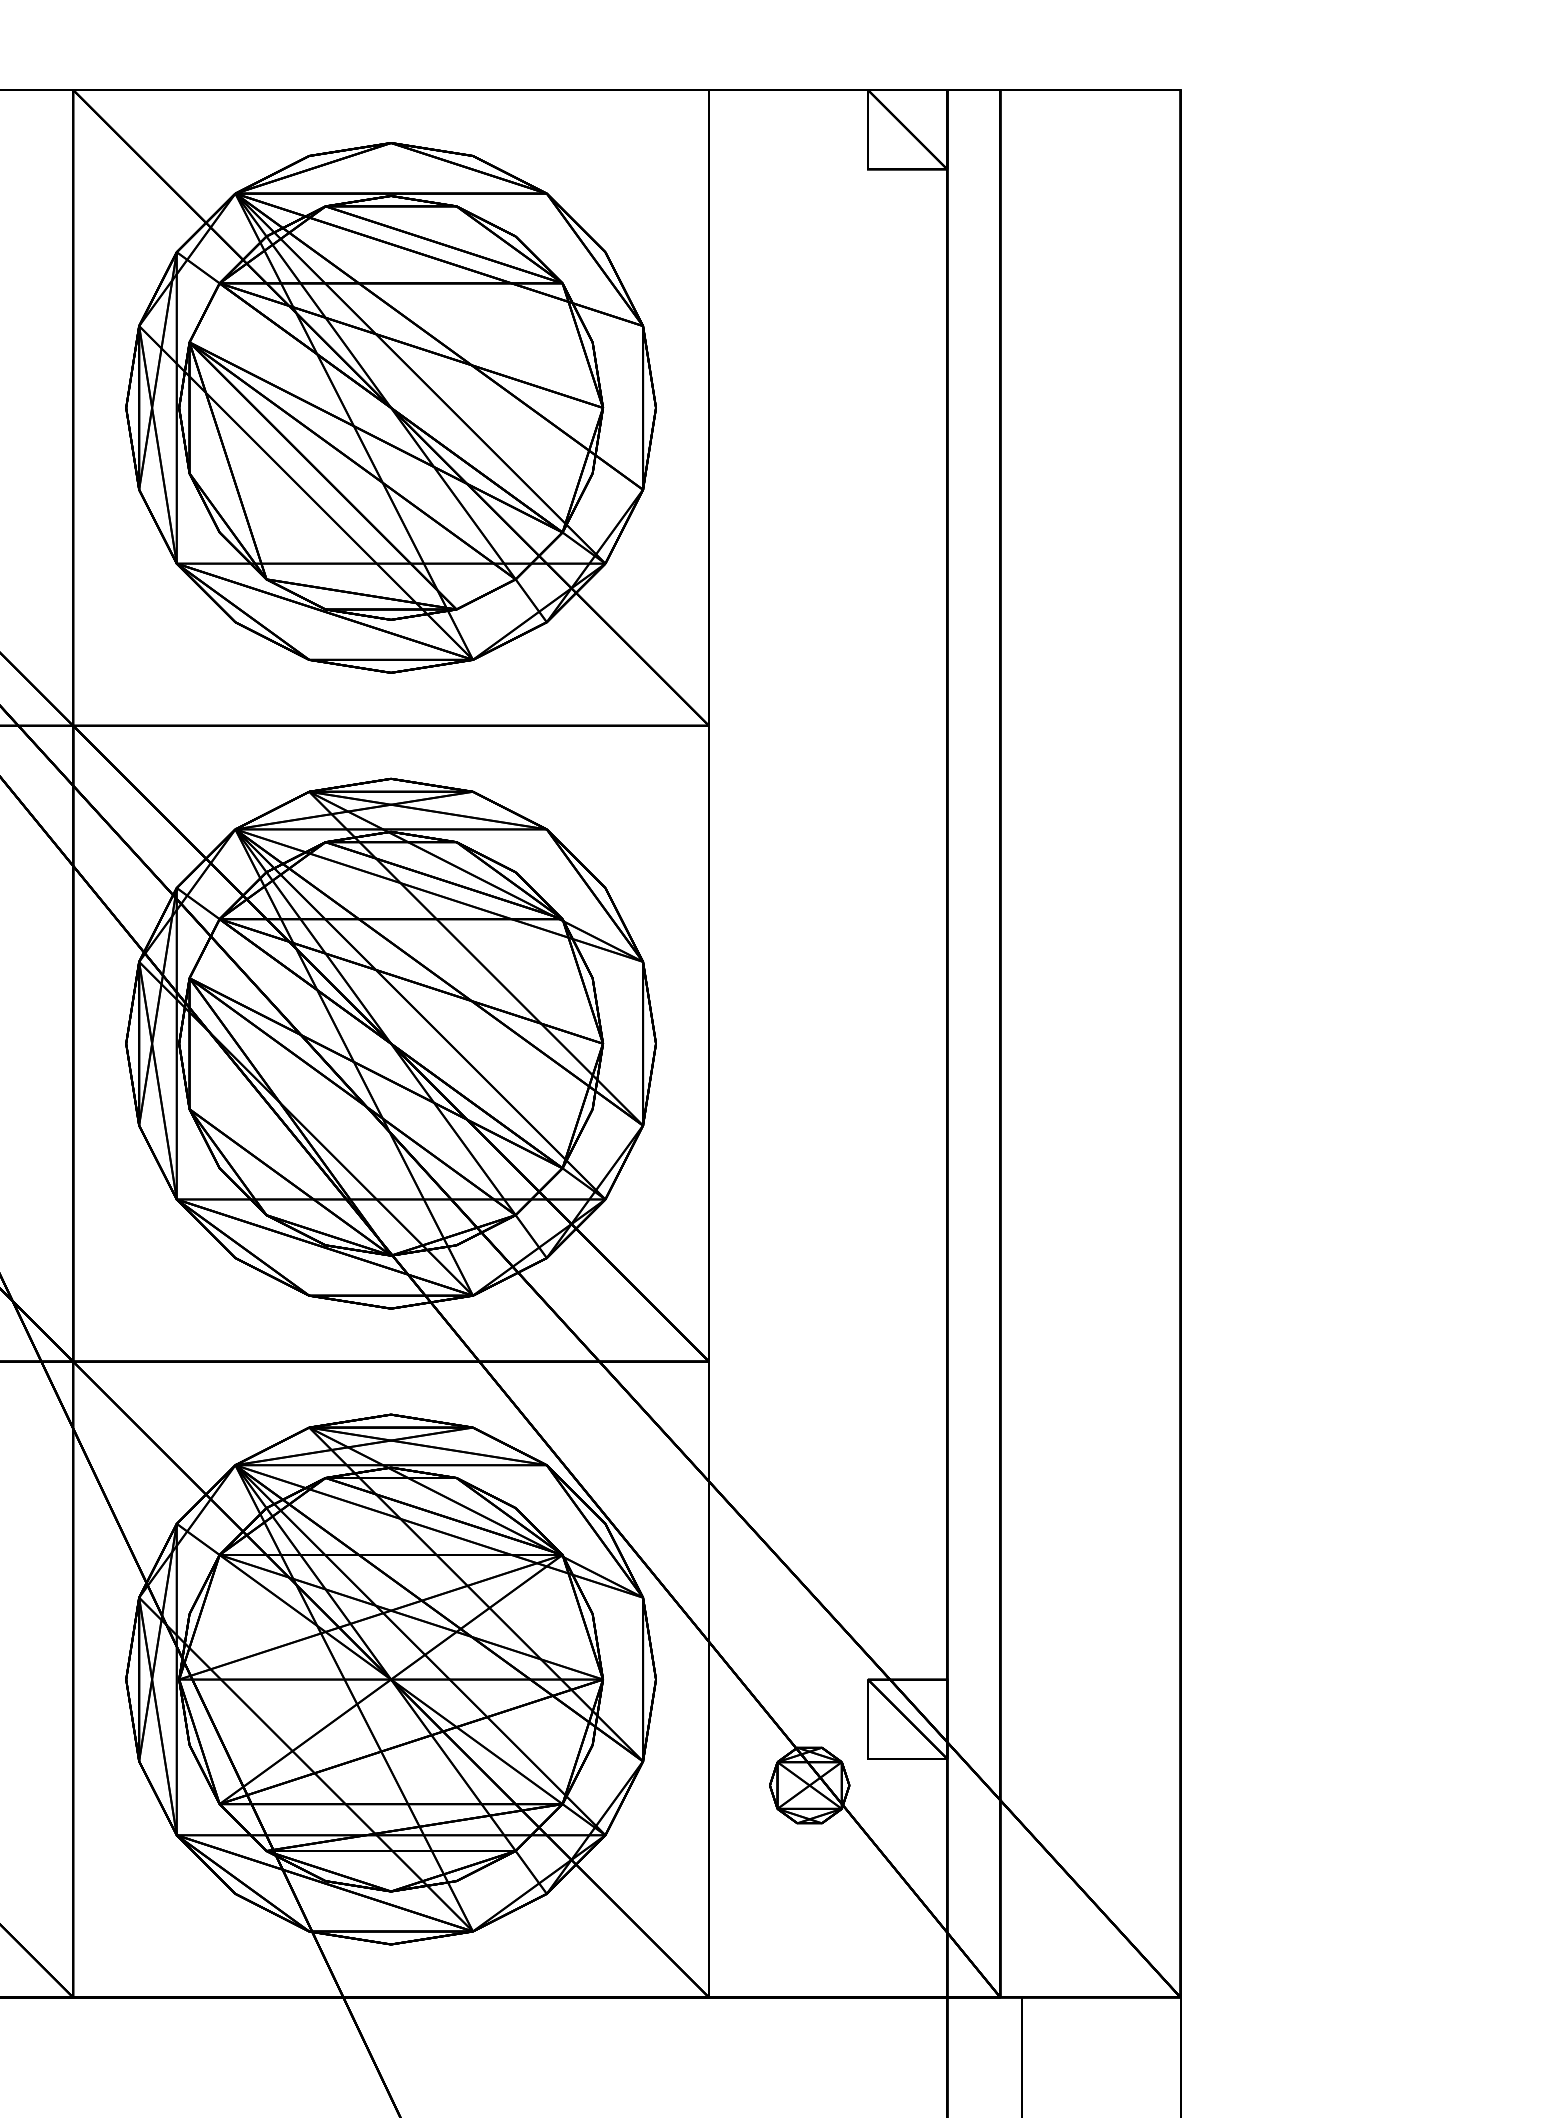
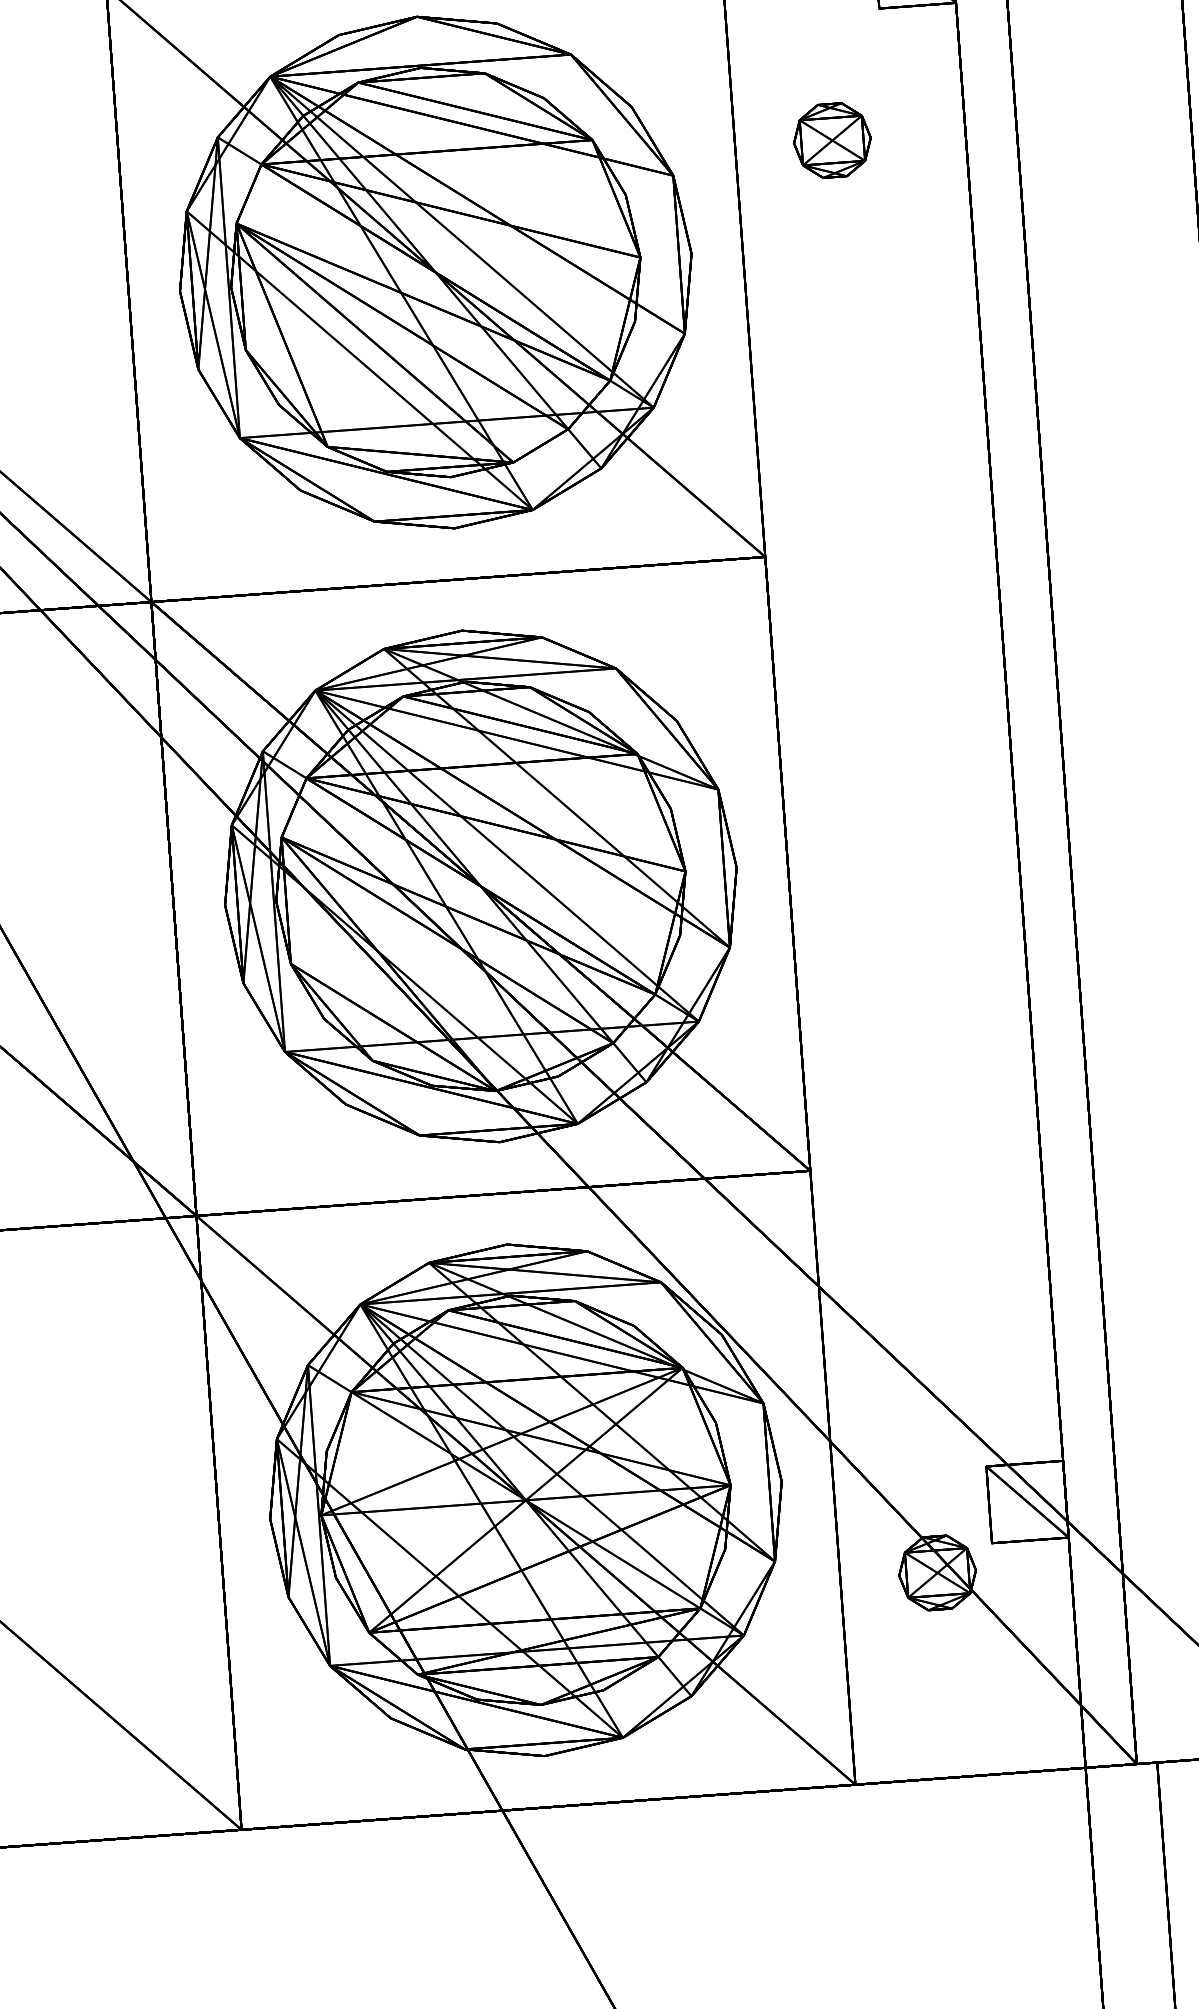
part: (809, 301) -> (832, 140), added

